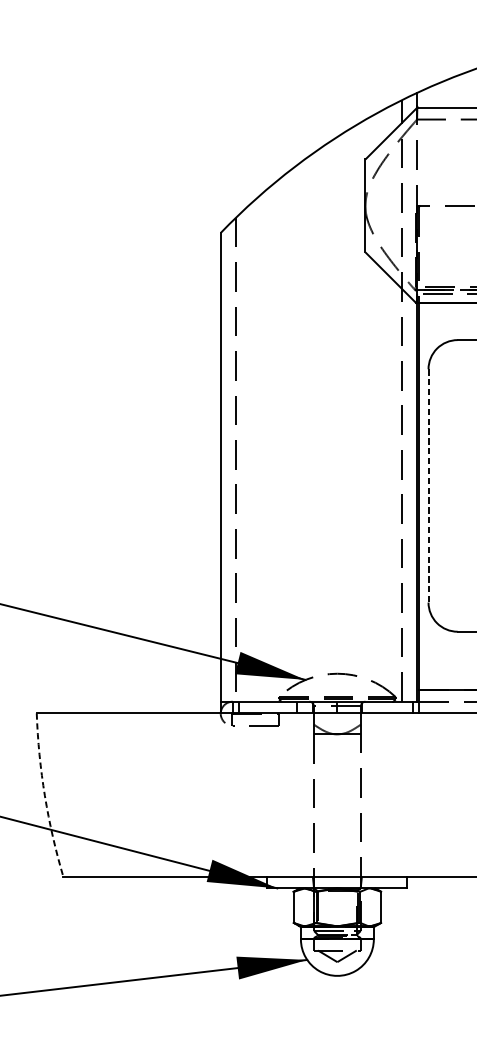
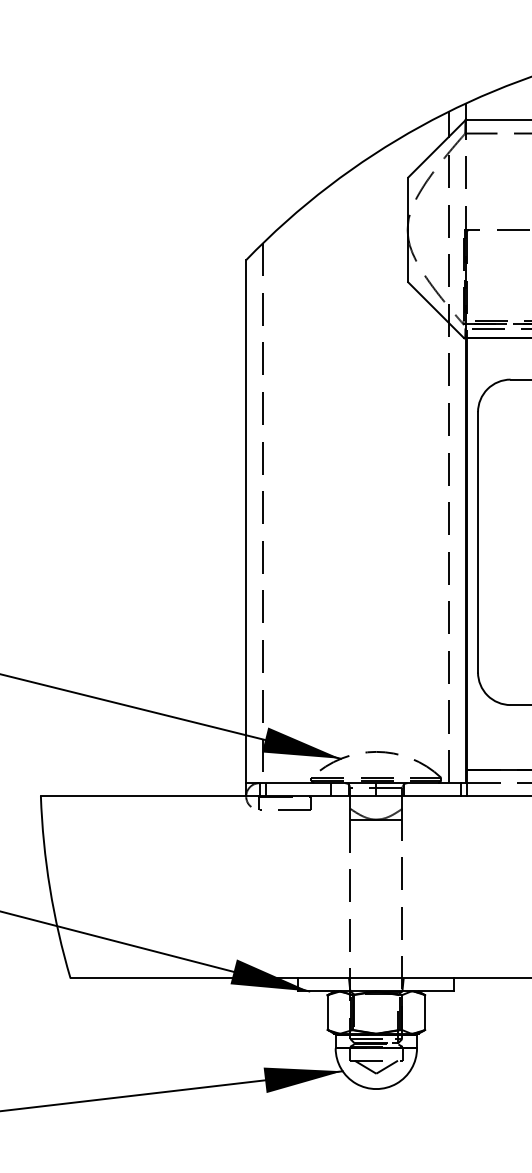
line: (428, 486) -> (478, 542), dashed -> solid
arc: (44, 796) -> (49, 888), dashed -> solid

